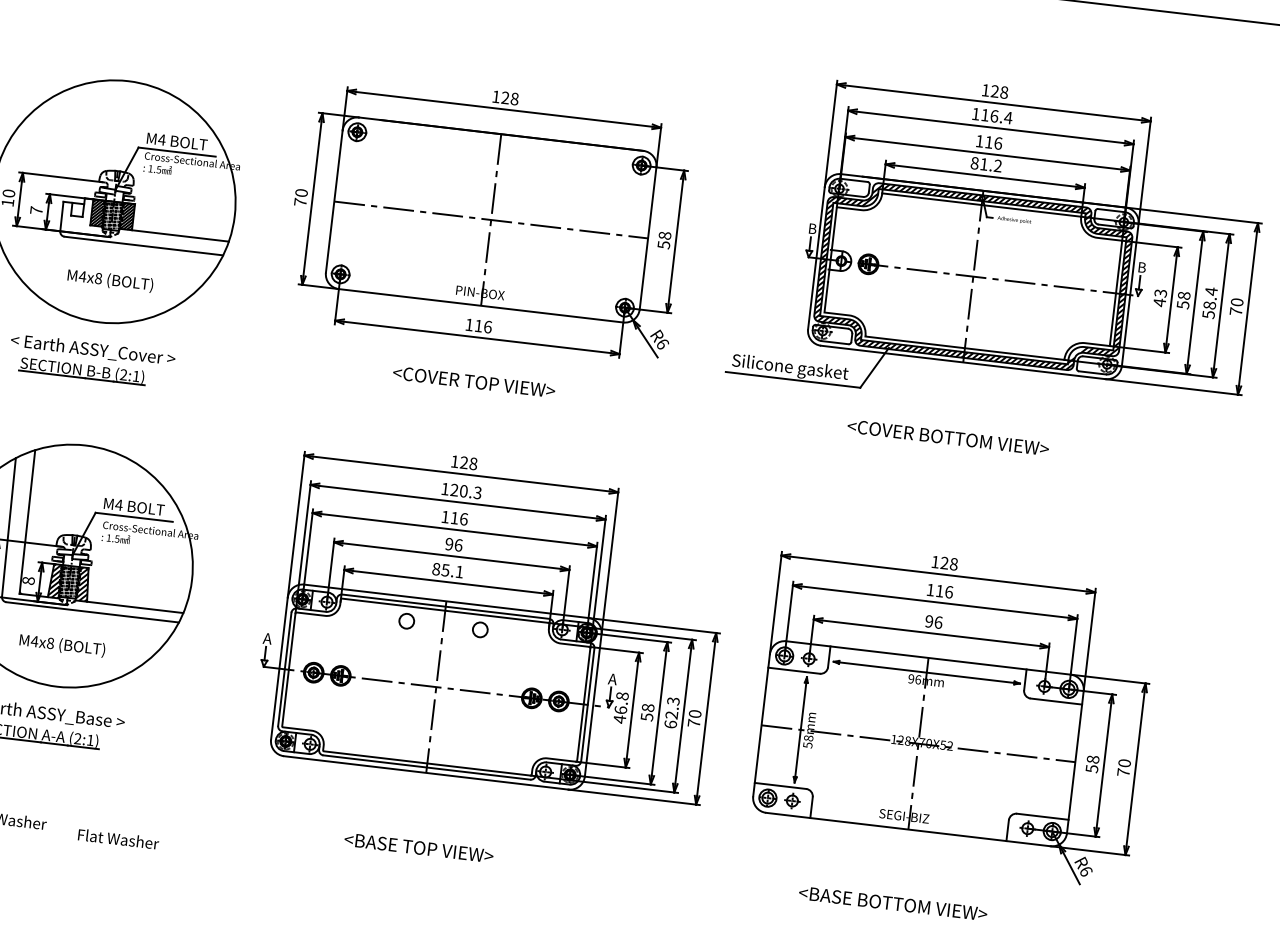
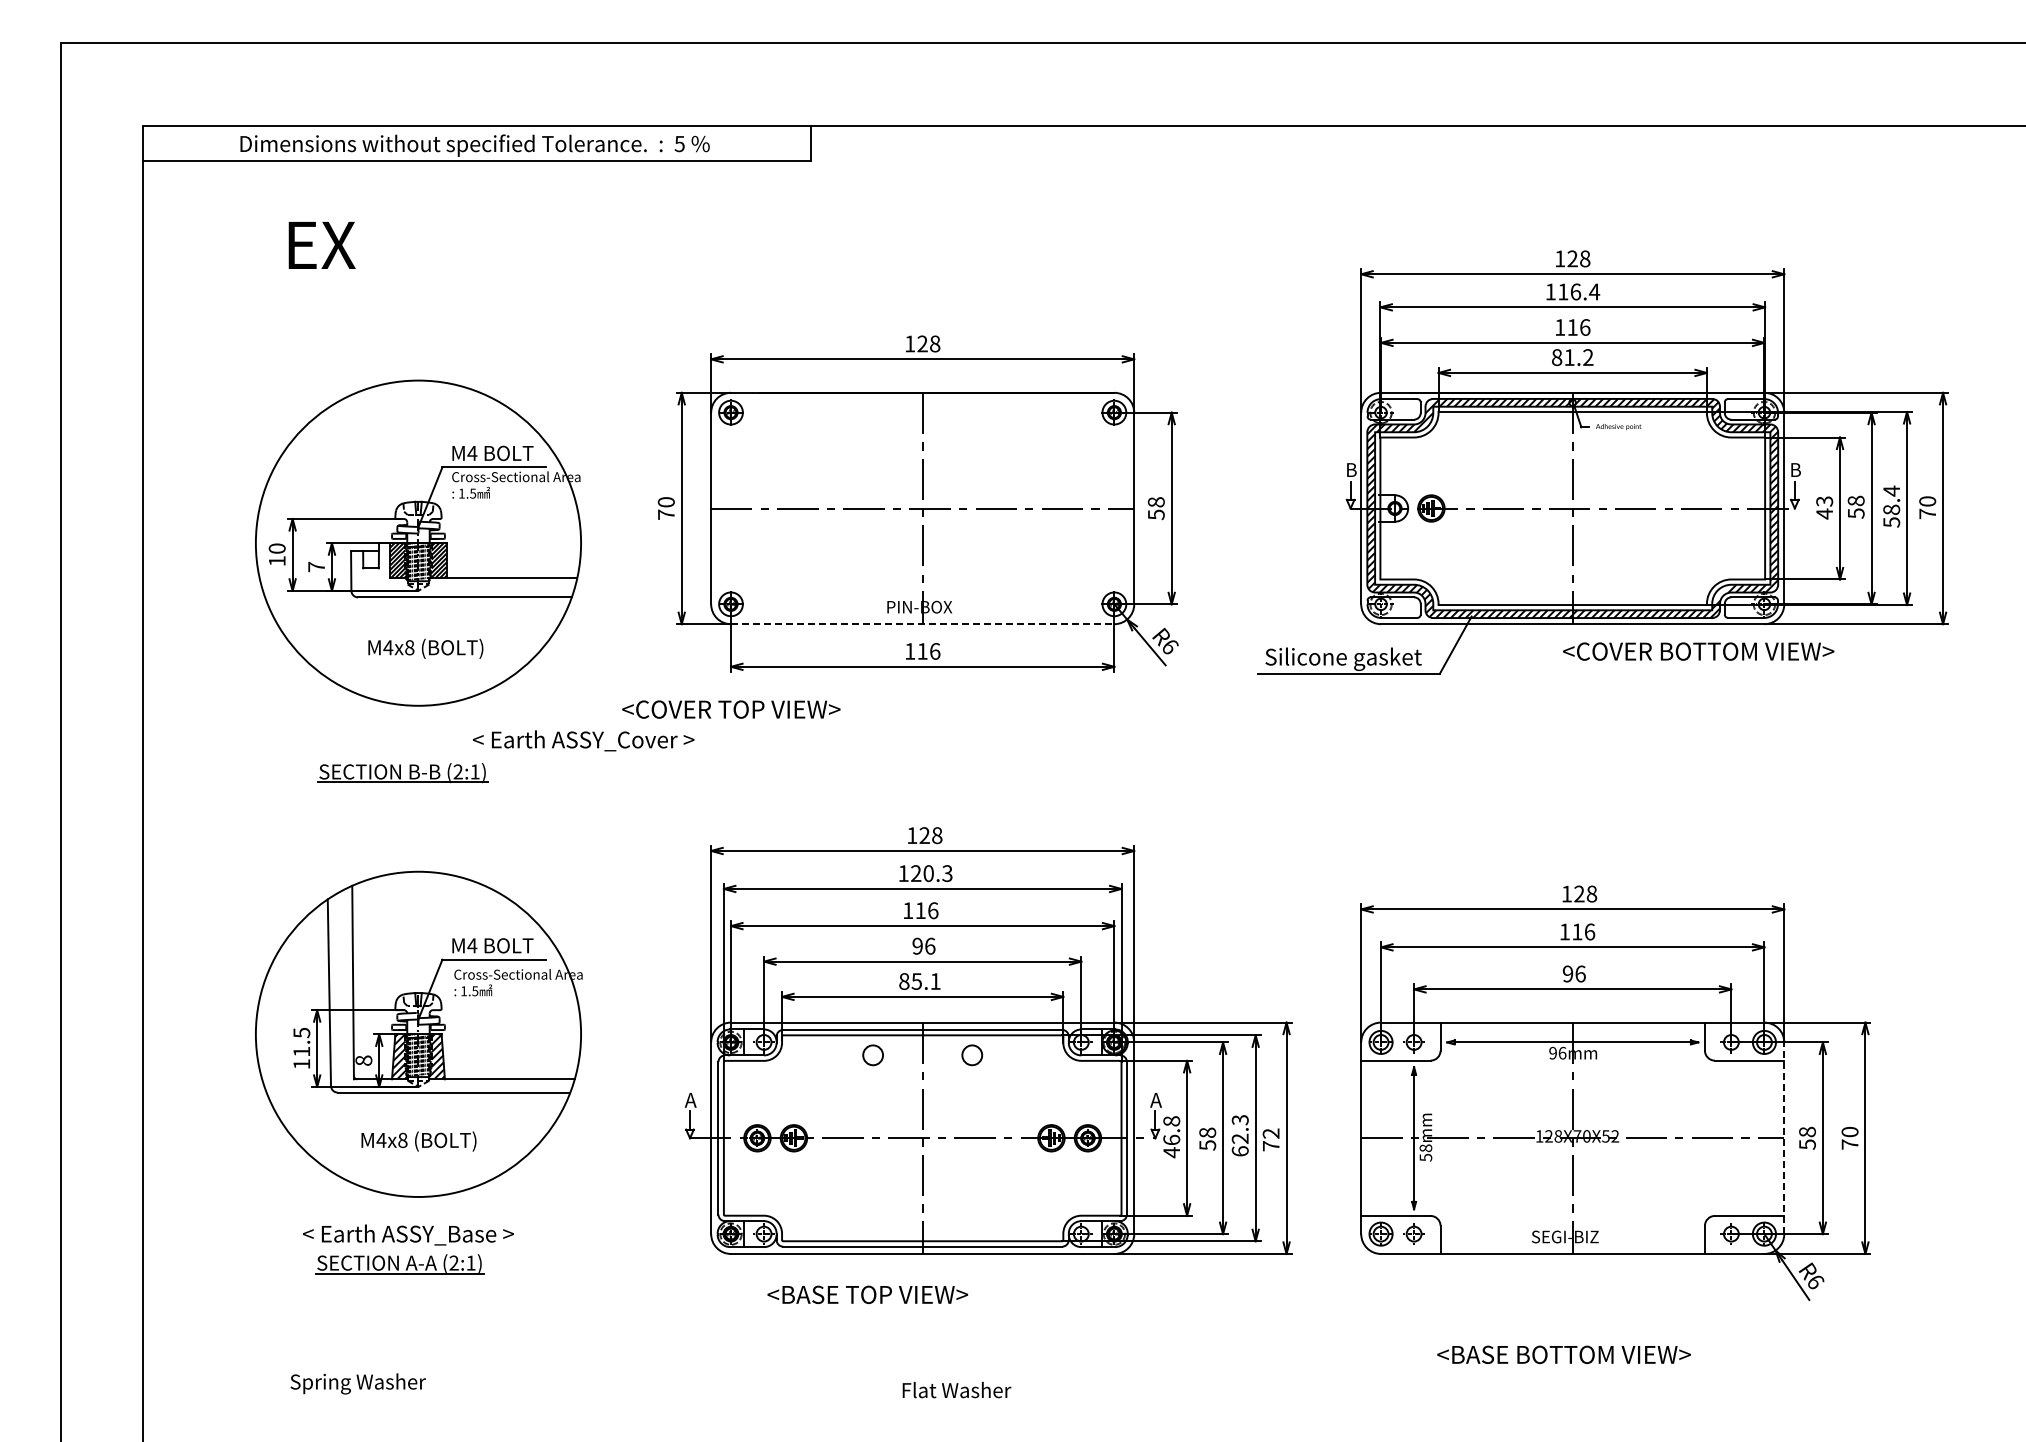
line: (480, 306) -> (922, 624), solid -> dashed
text: (93, 349) -> (583, 740), moved
text: (474, 381) -> (731, 709), moved
text: (948, 437) -> (1698, 651), moved
text: (694, 713) -> (1270, 1133), 70 -> 72
line: (1075, 762) -> (1784, 1138), solid -> dashed
text: (118, 838) -> (956, 1389), moved
text: (418, 847) -> (867, 1294), moved

